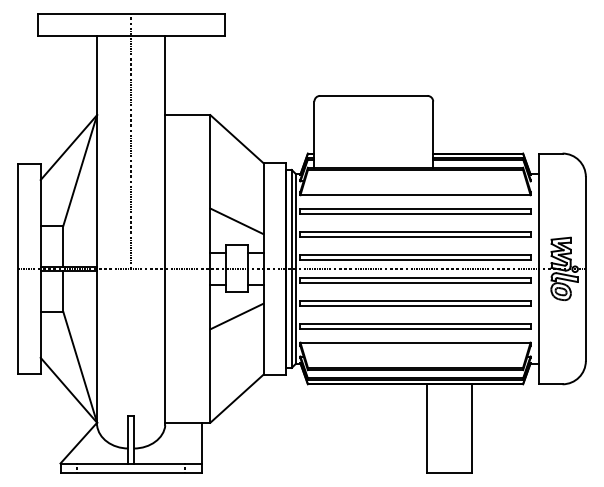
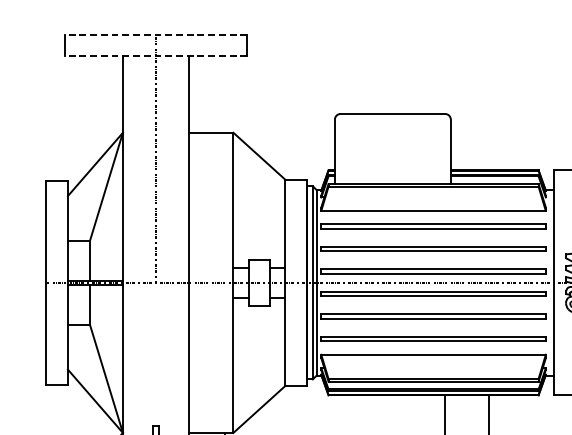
line: (130, 14) -> (155, 34), solid -> dashed
line: (130, 35) -> (155, 55), solid -> dashed
line: (236, 221) -> (258, 236), removed
line: (236, 316) -> (258, 329), removed

